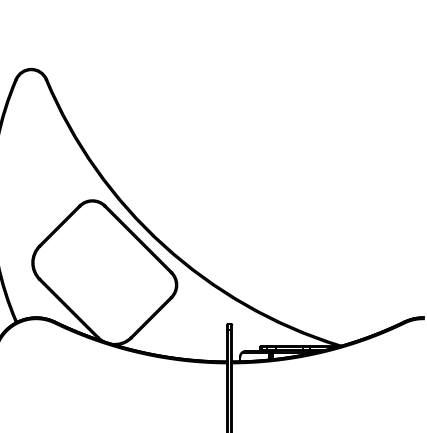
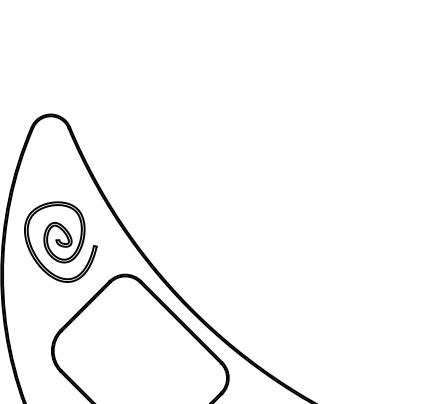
part: (39, 173) -> (60, 242), added

